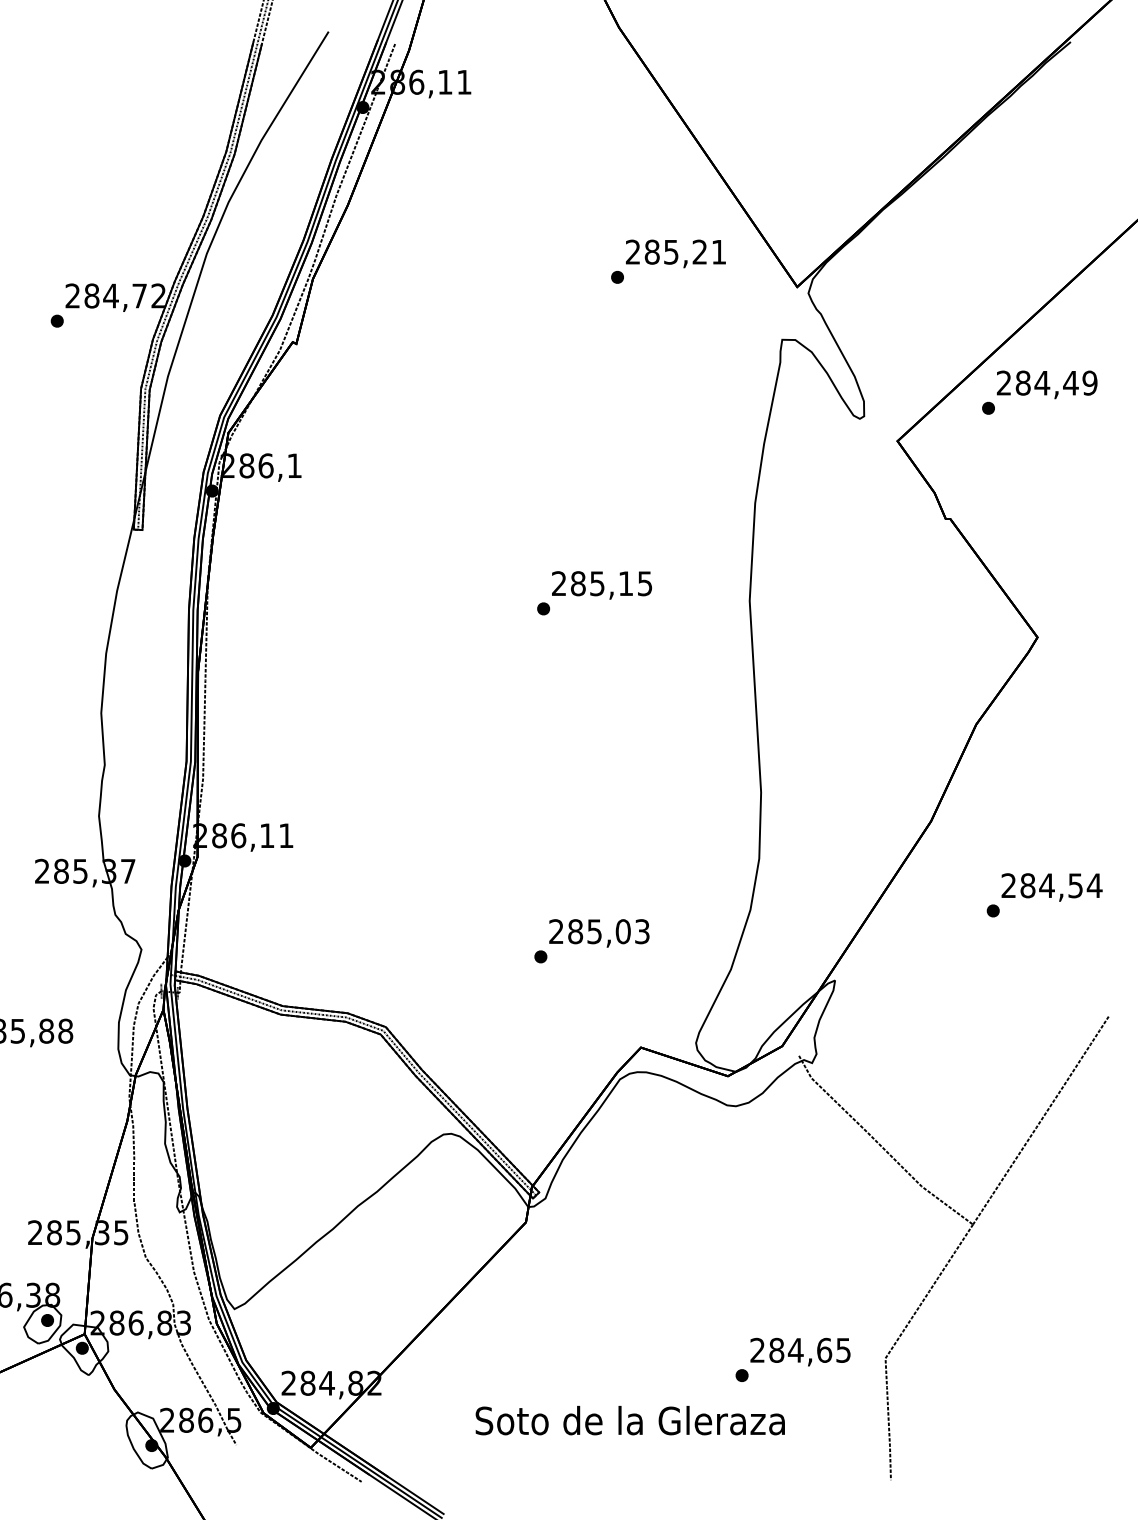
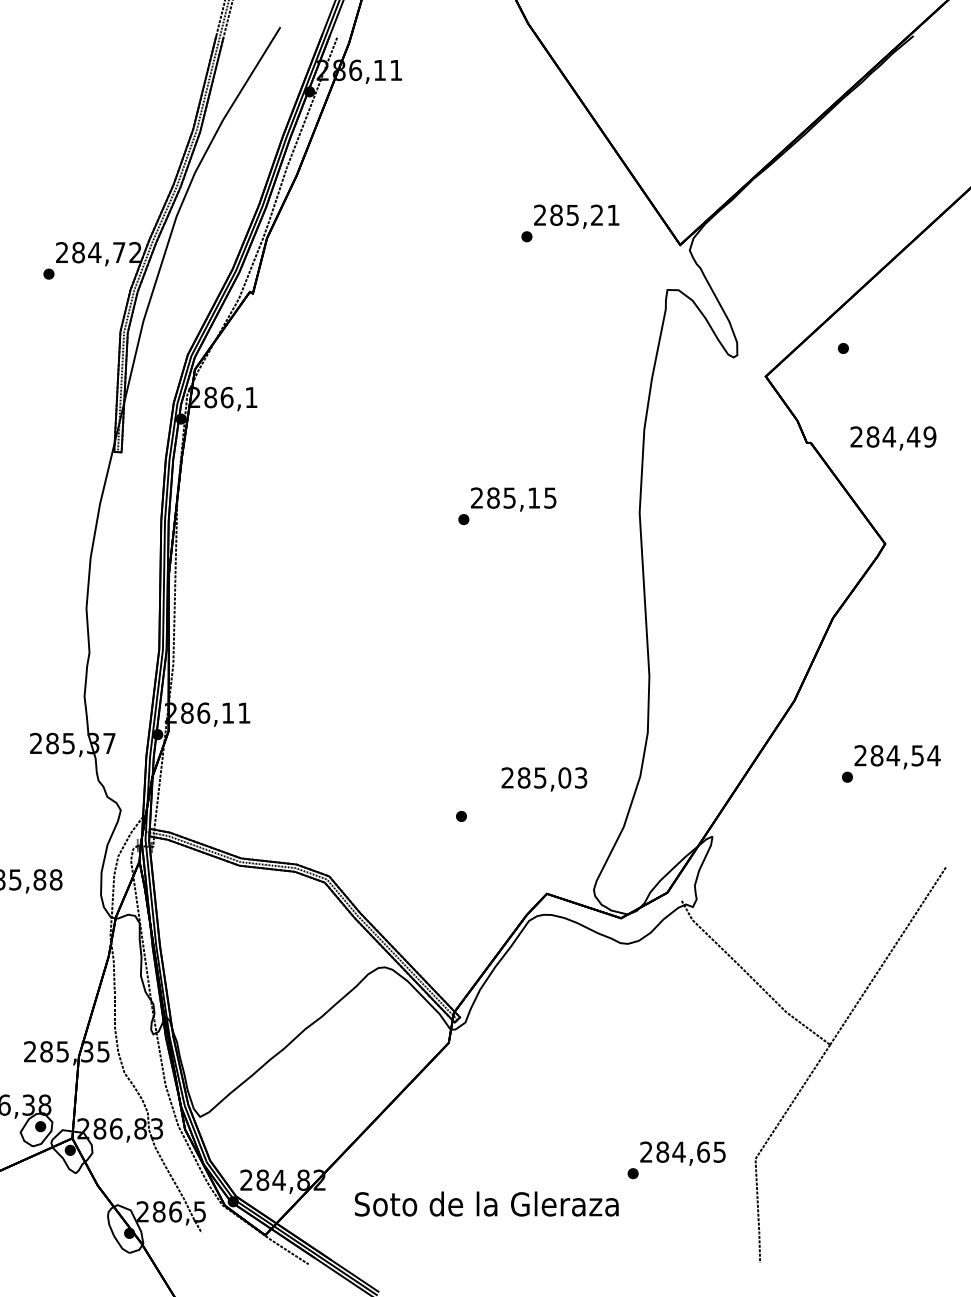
text: (1047, 384) -> (893, 438), moved
text: (599, 933) -> (544, 779), moved
text: (629, 1419) -> (486, 1203), moved

